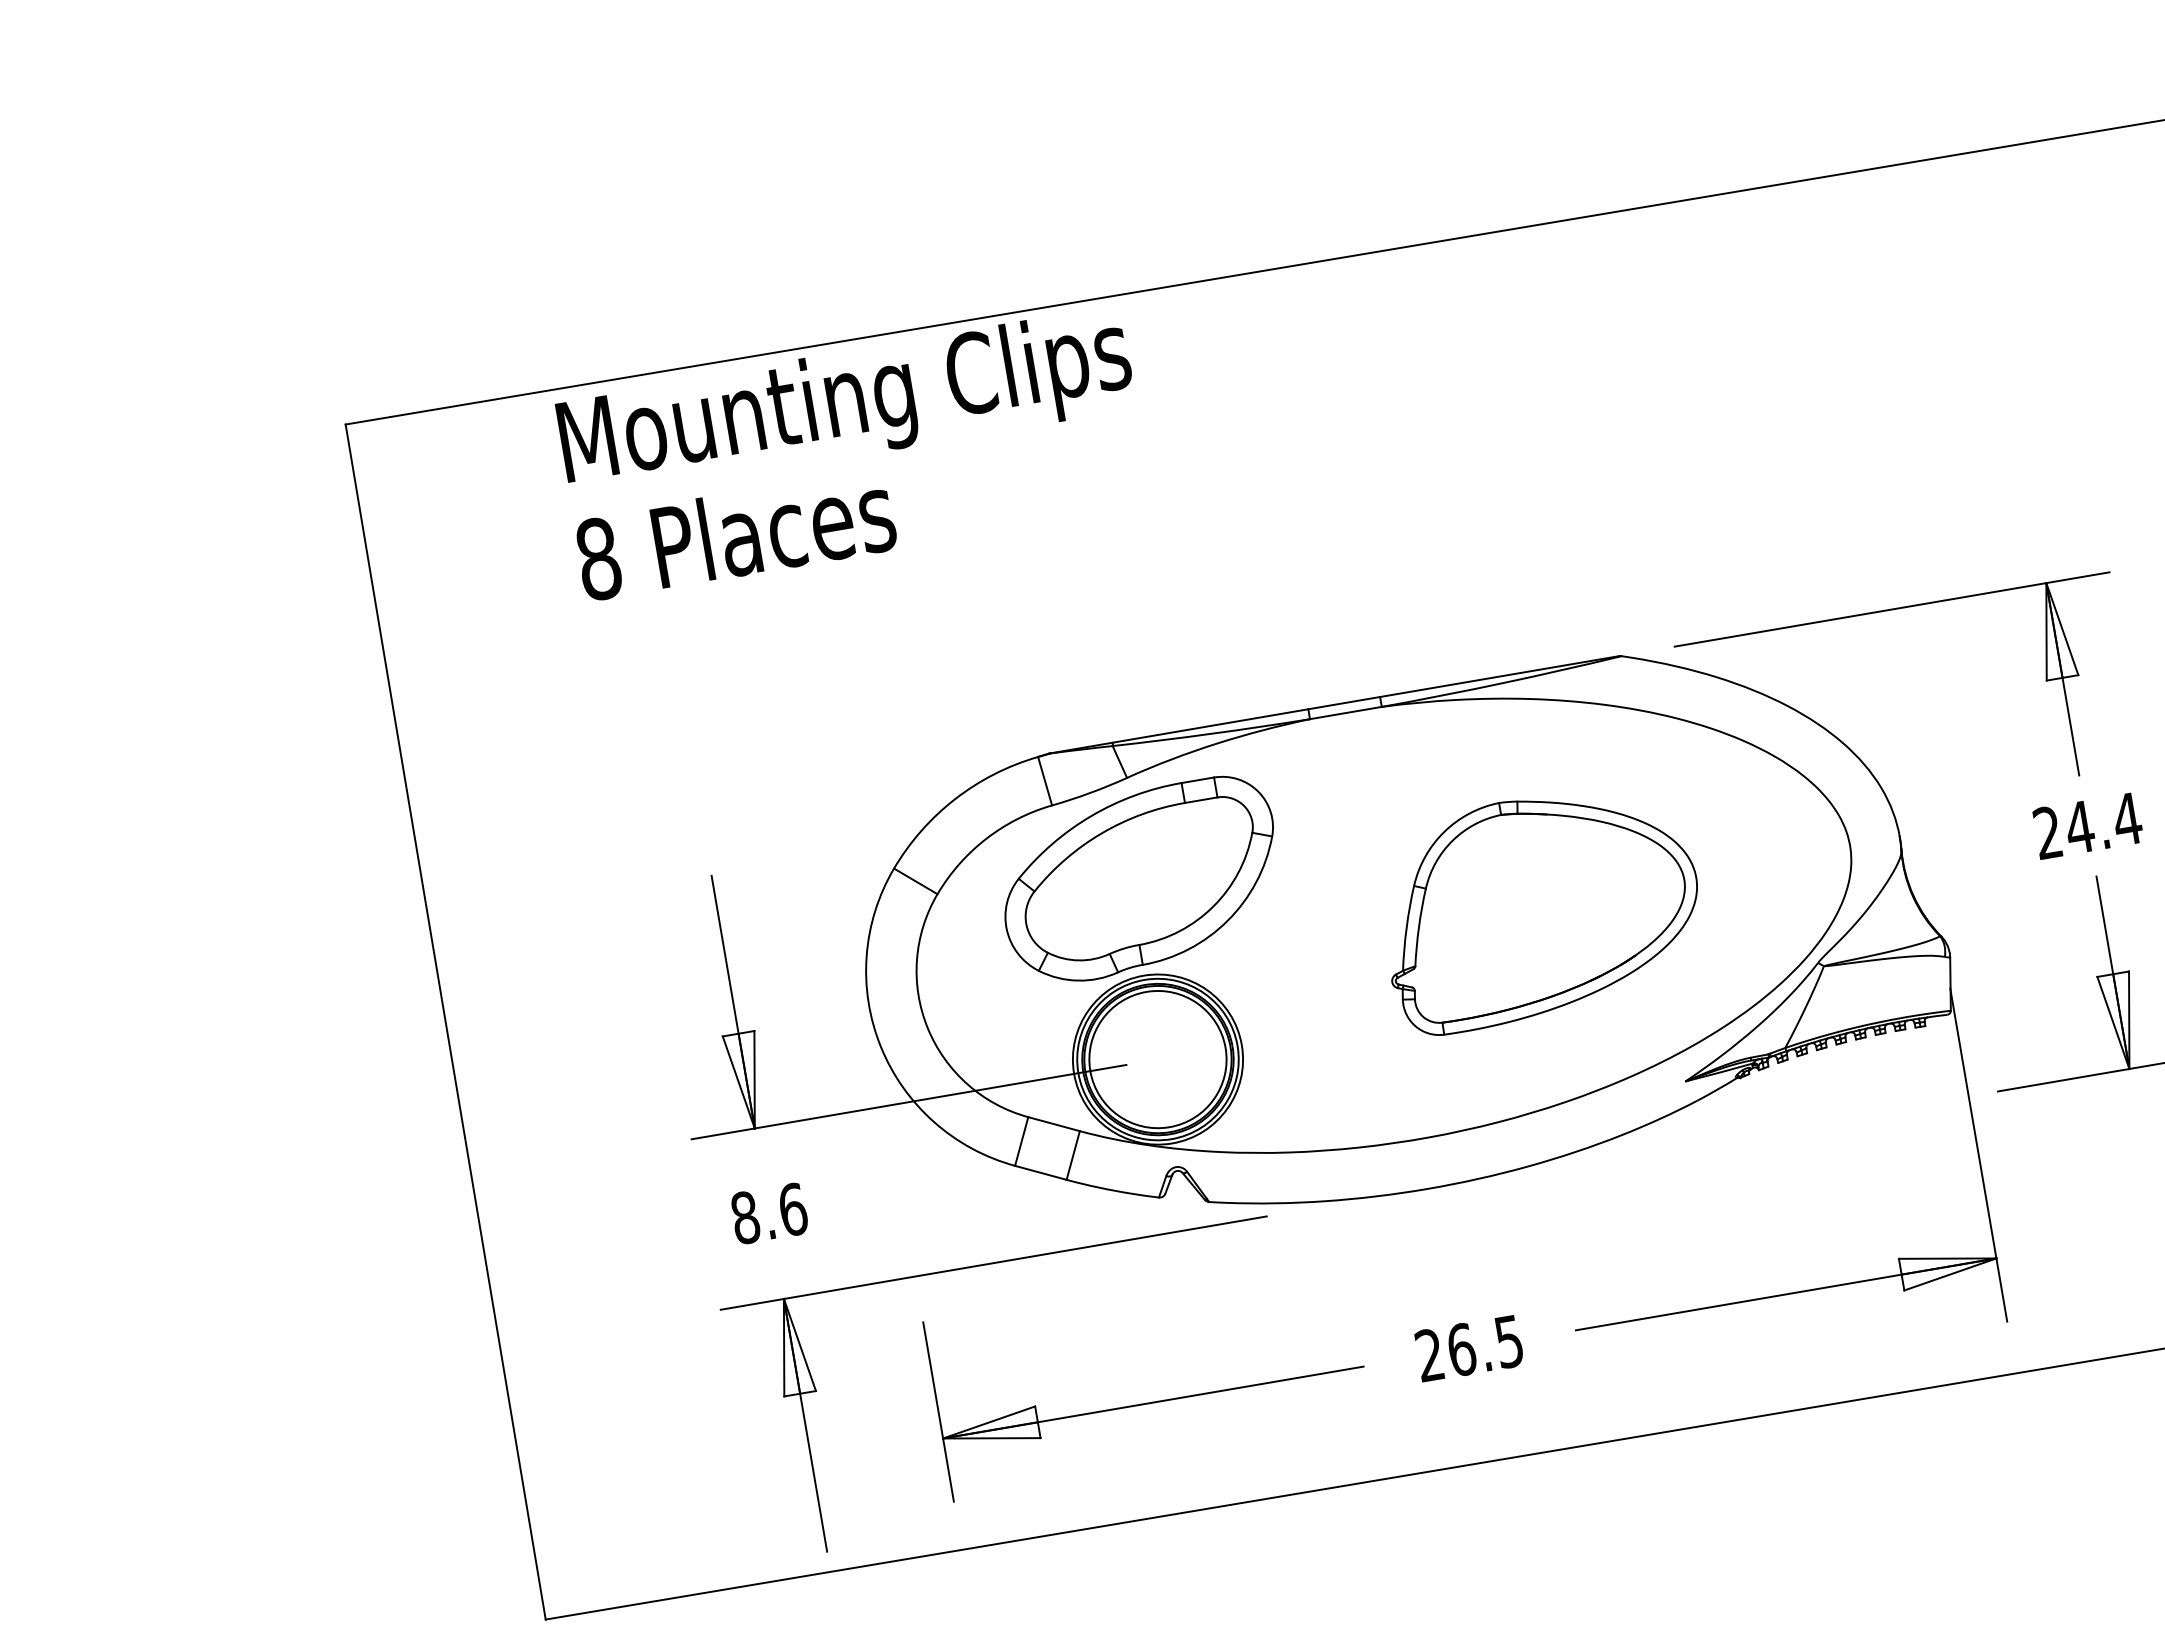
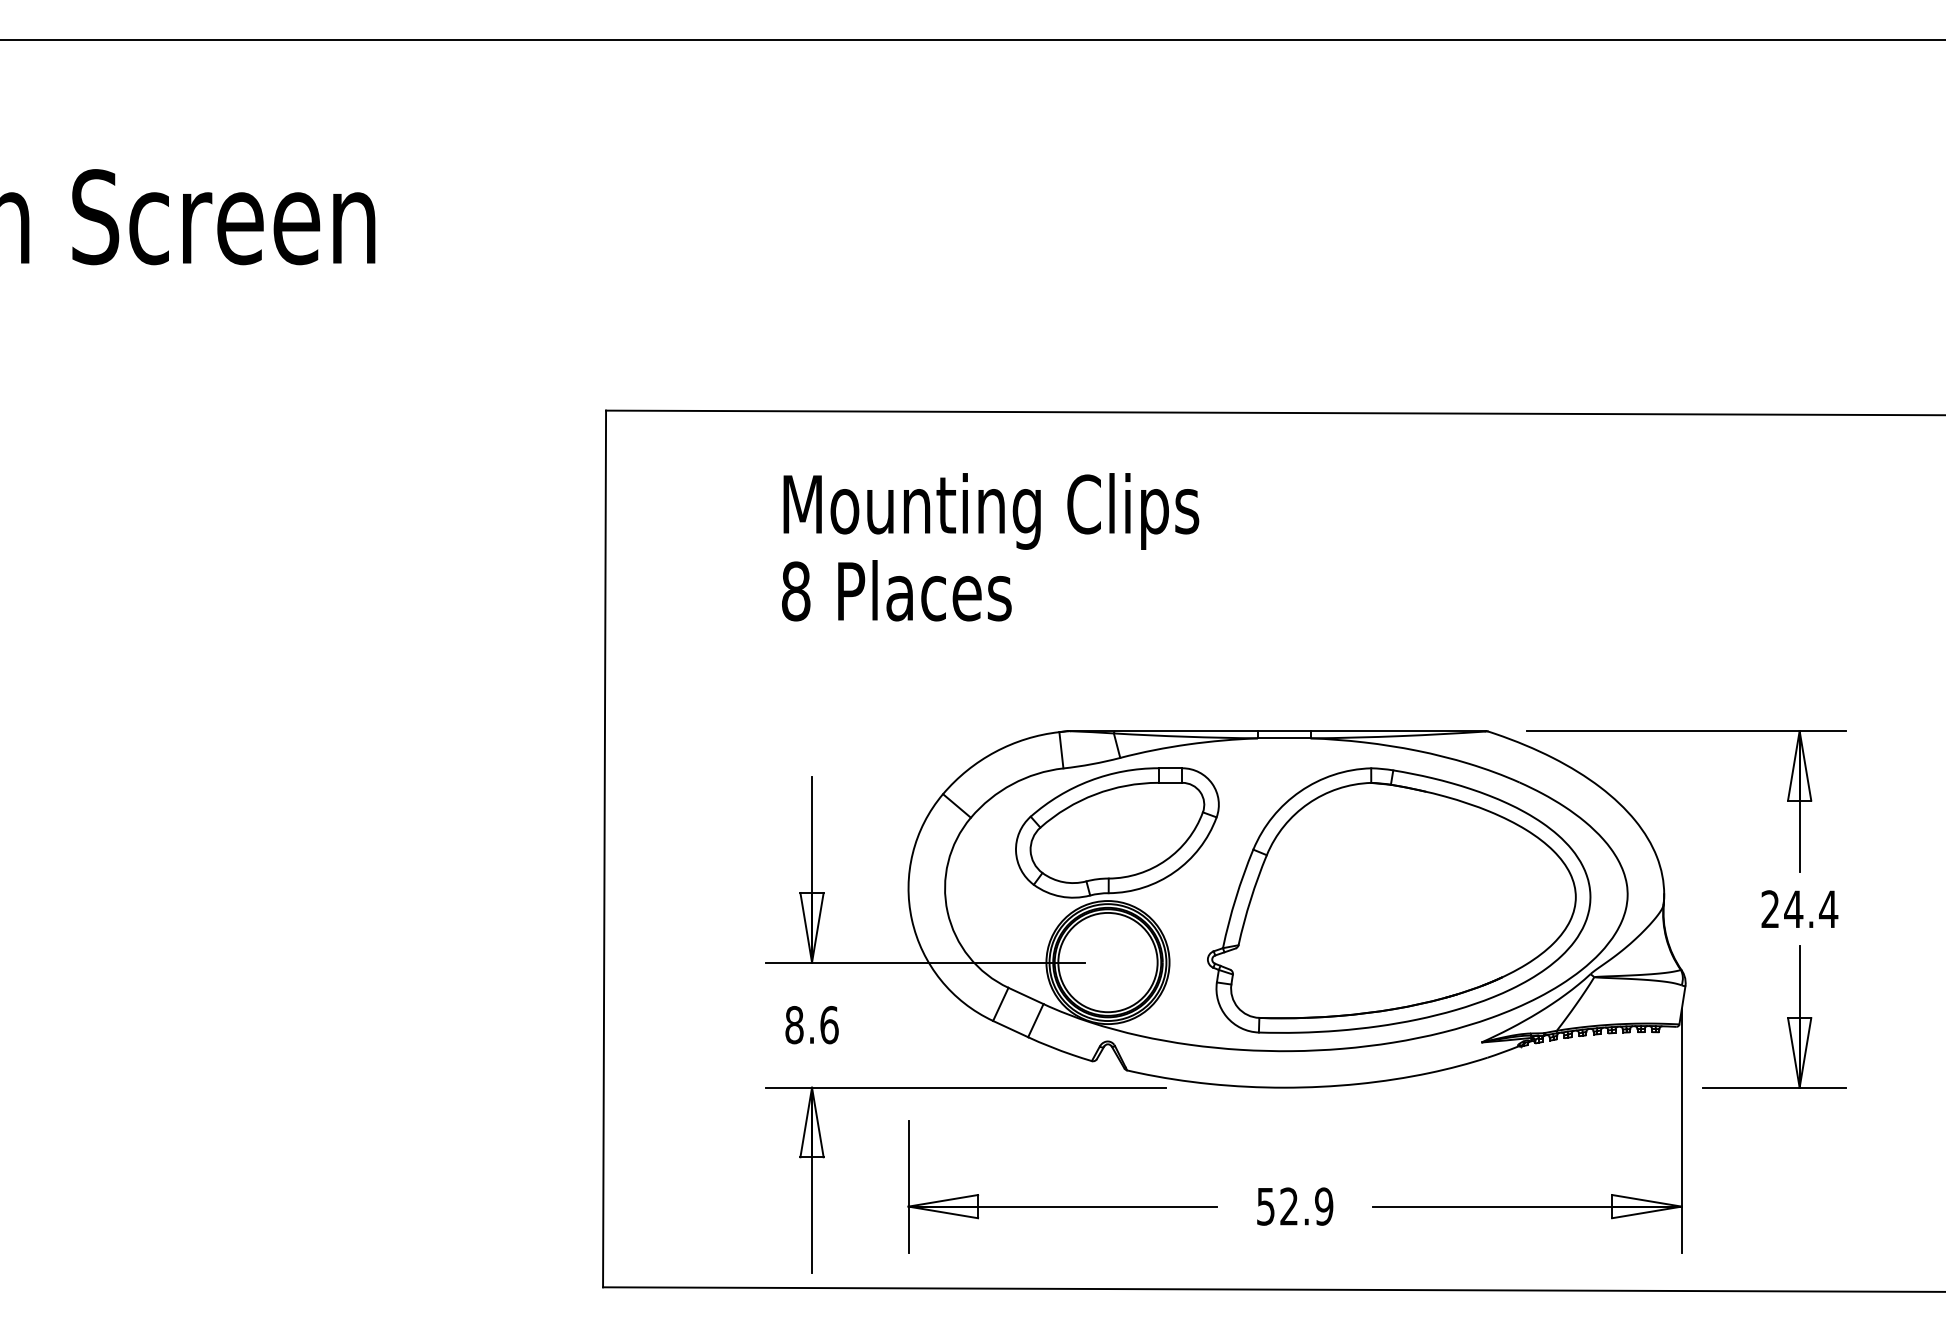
text: (853, 453) -> (990, 547), moved
part: (1540, 907) -> (1399, 900), size x1.67
text: (1470, 1348) -> (1295, 1206), 26.5 -> 52.9

